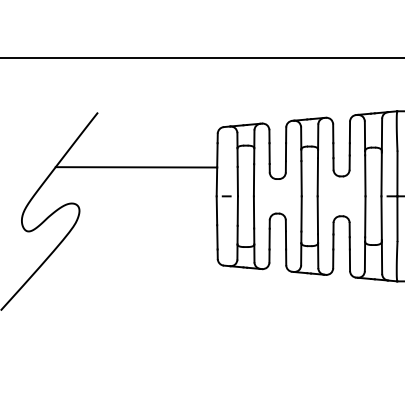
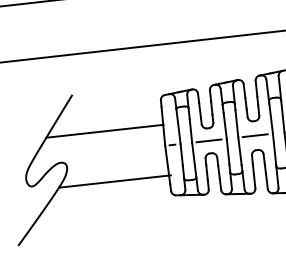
line: (276, 196) -> (208, 141), added
line: (340, 196) -> (254, 135), added
line: (142, 237) -> (114, 181), added

